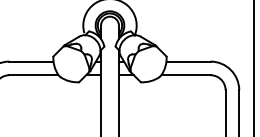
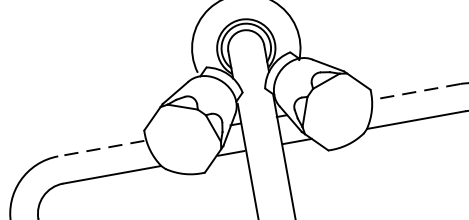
line: (31, 61) -> (102, 148), solid -> dashed
line: (188, 61) -> (416, 91), solid -> dashed

